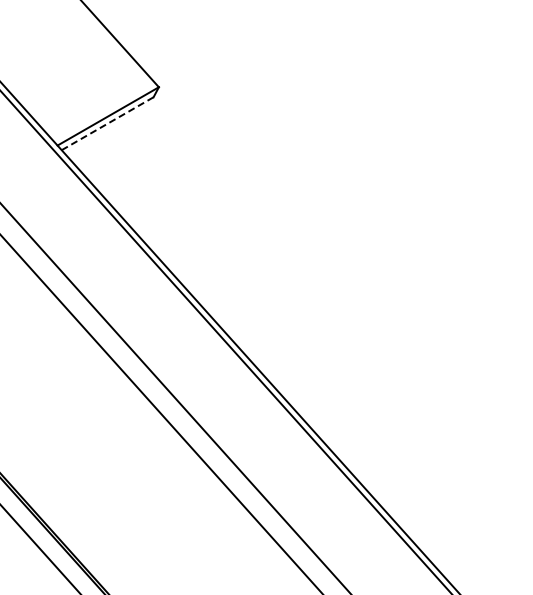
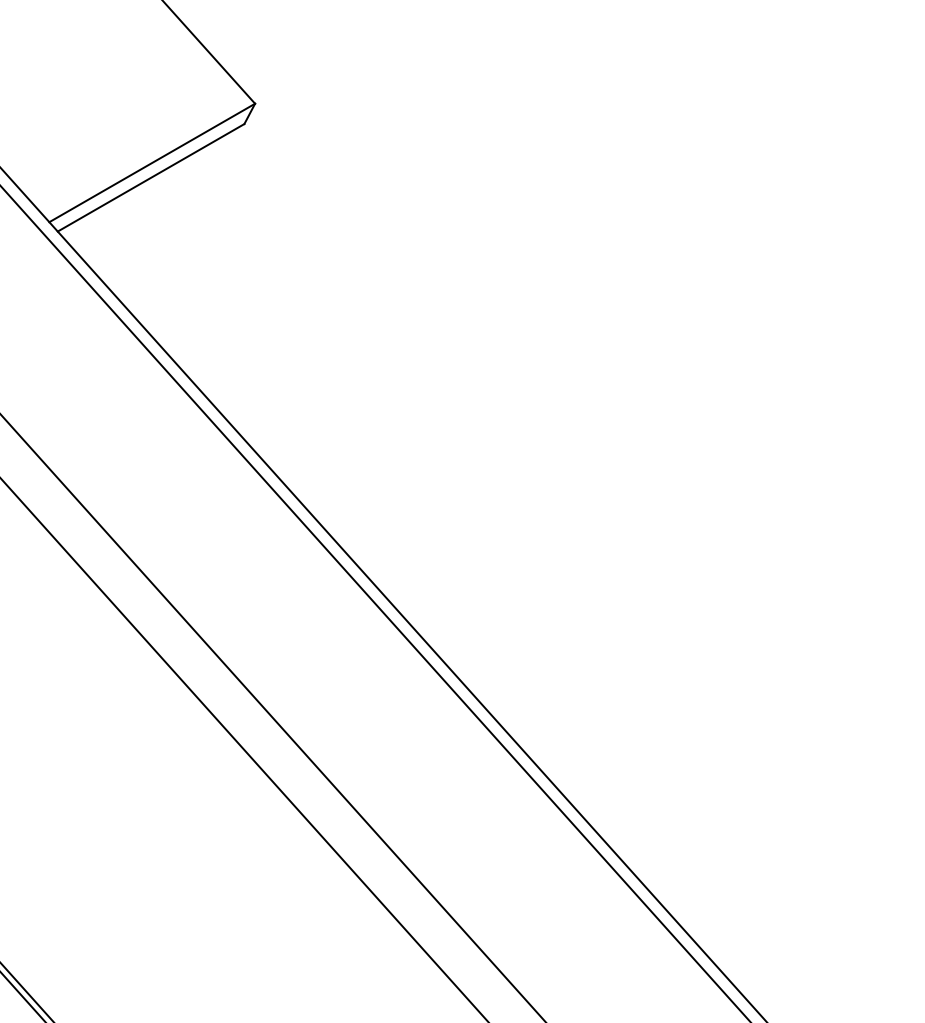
line: (107, 123) -> (150, 177), dashed -> solid

